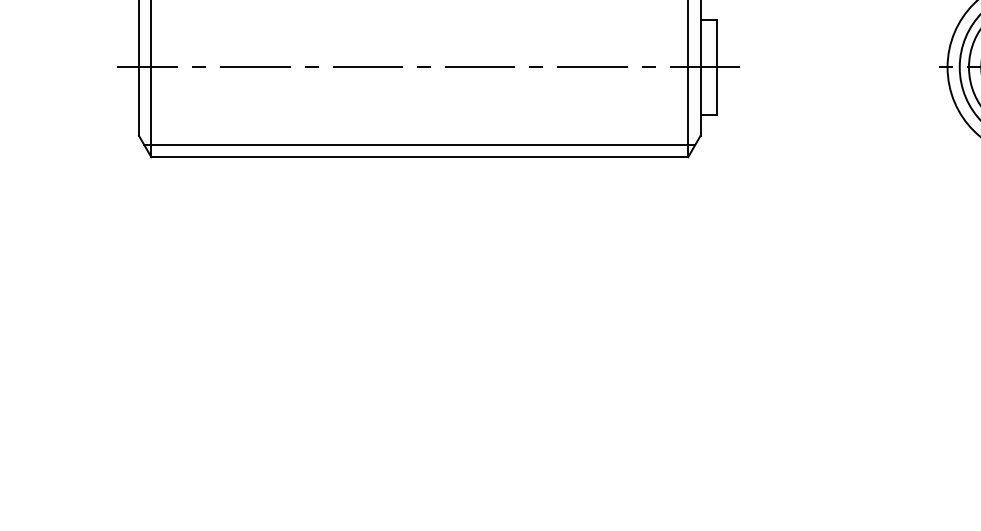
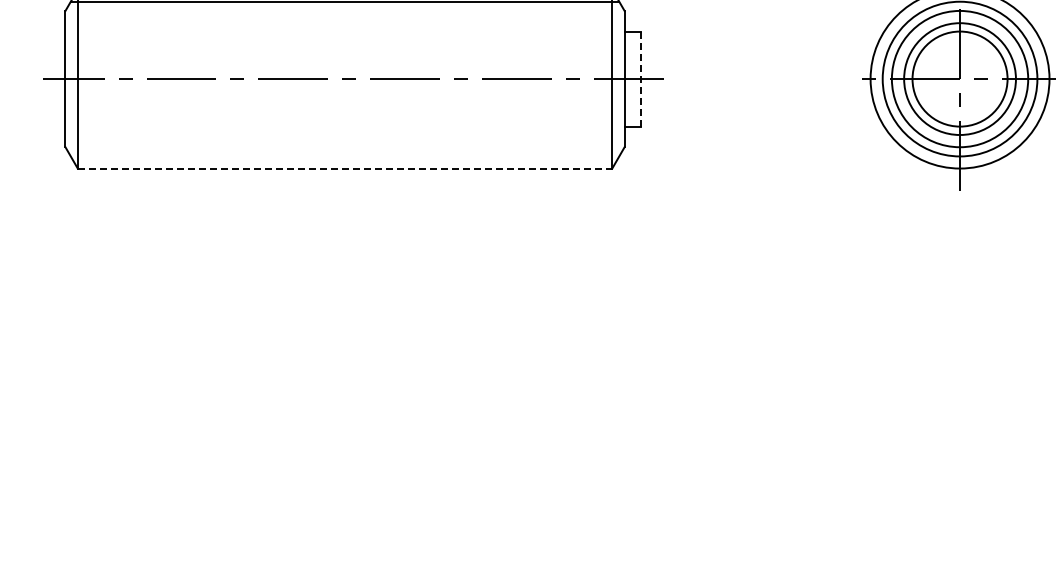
line: (717, 67) -> (641, 79), solid -> dashed
line: (419, 145) -> (344, 156), removed
line: (420, 157) -> (345, 168), solid -> dashed

